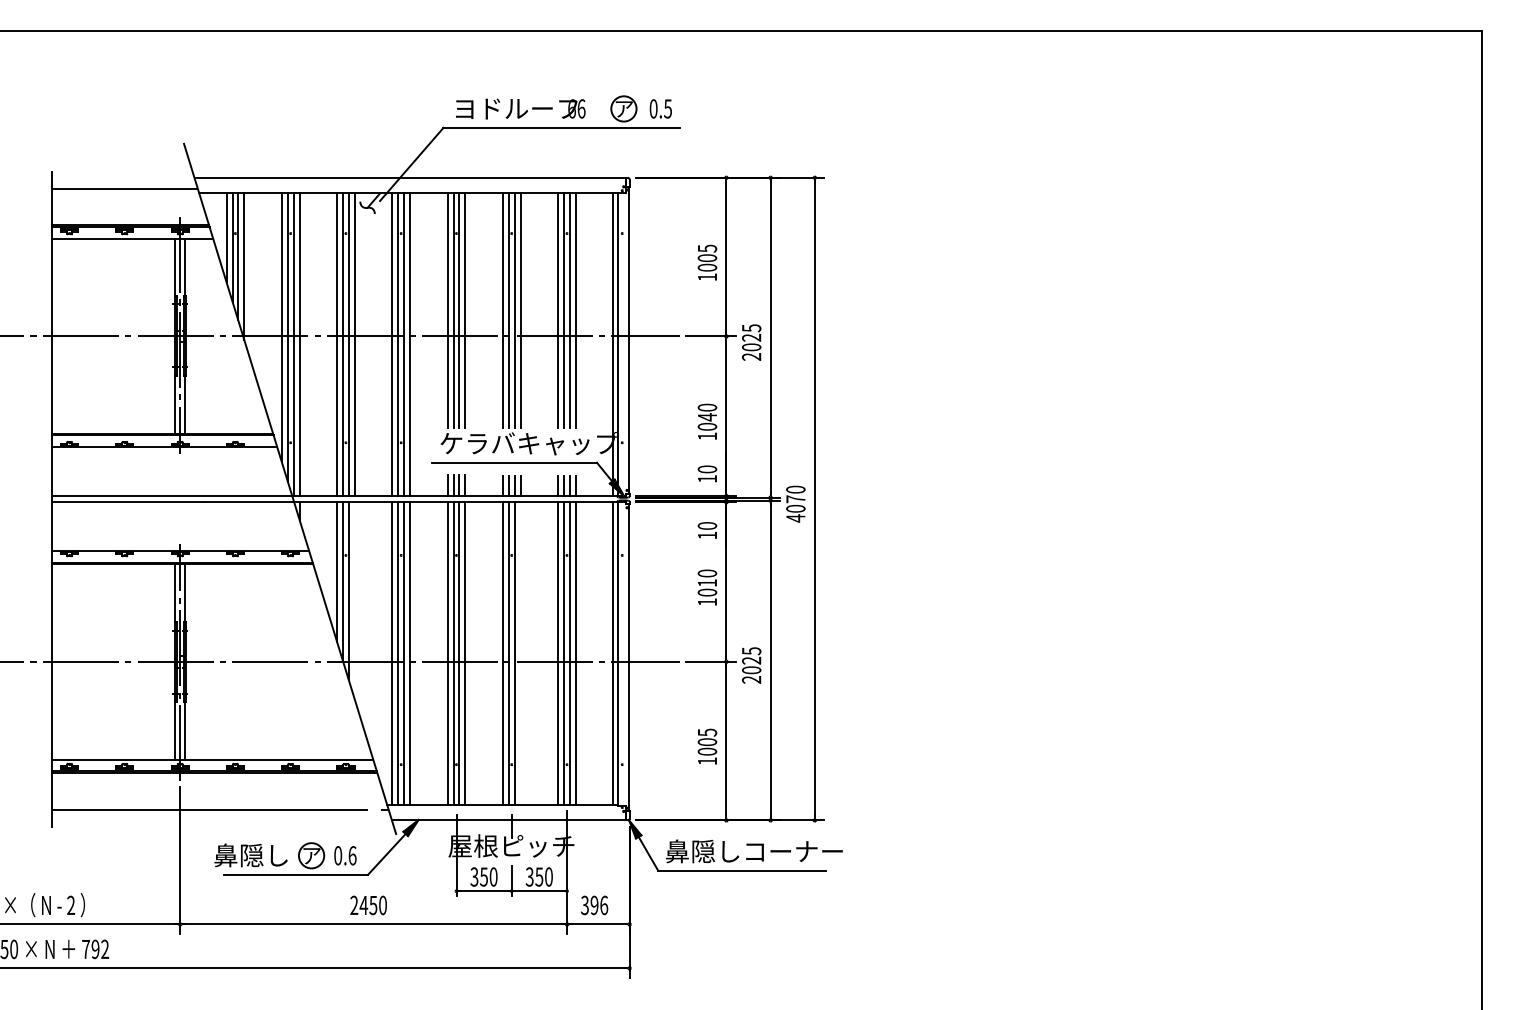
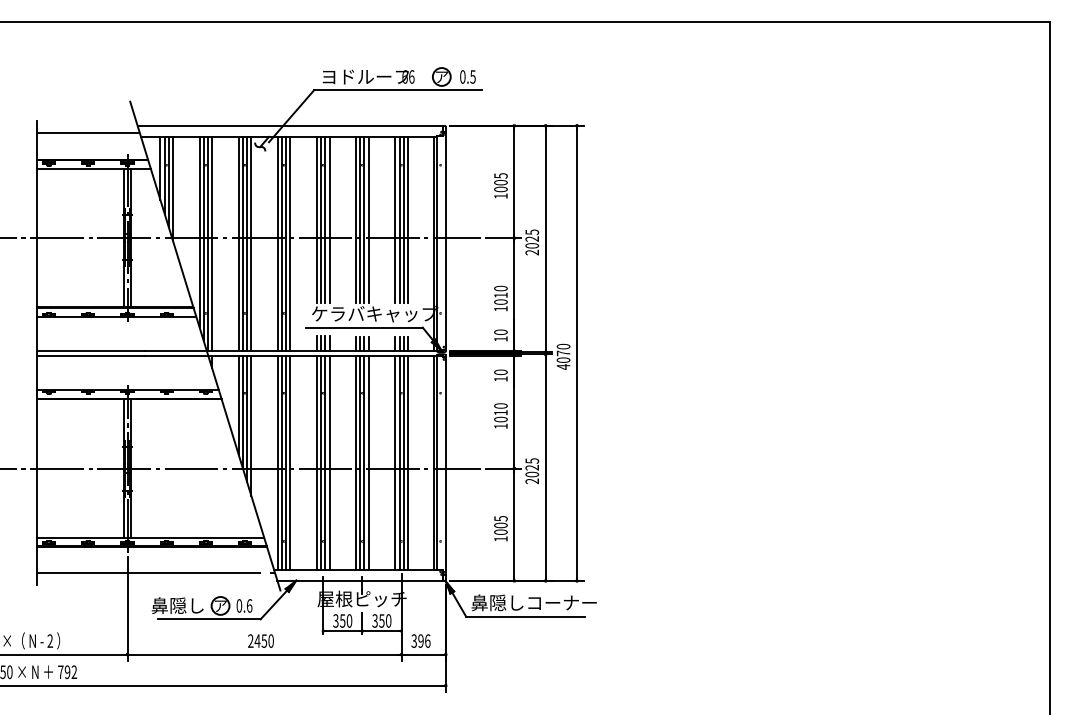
text: (706, 417) -> (500, 295), 1040 -> 1010
line: (355, 601) -> (251, 425), added
line: (520, 653) -> (368, 462), added

